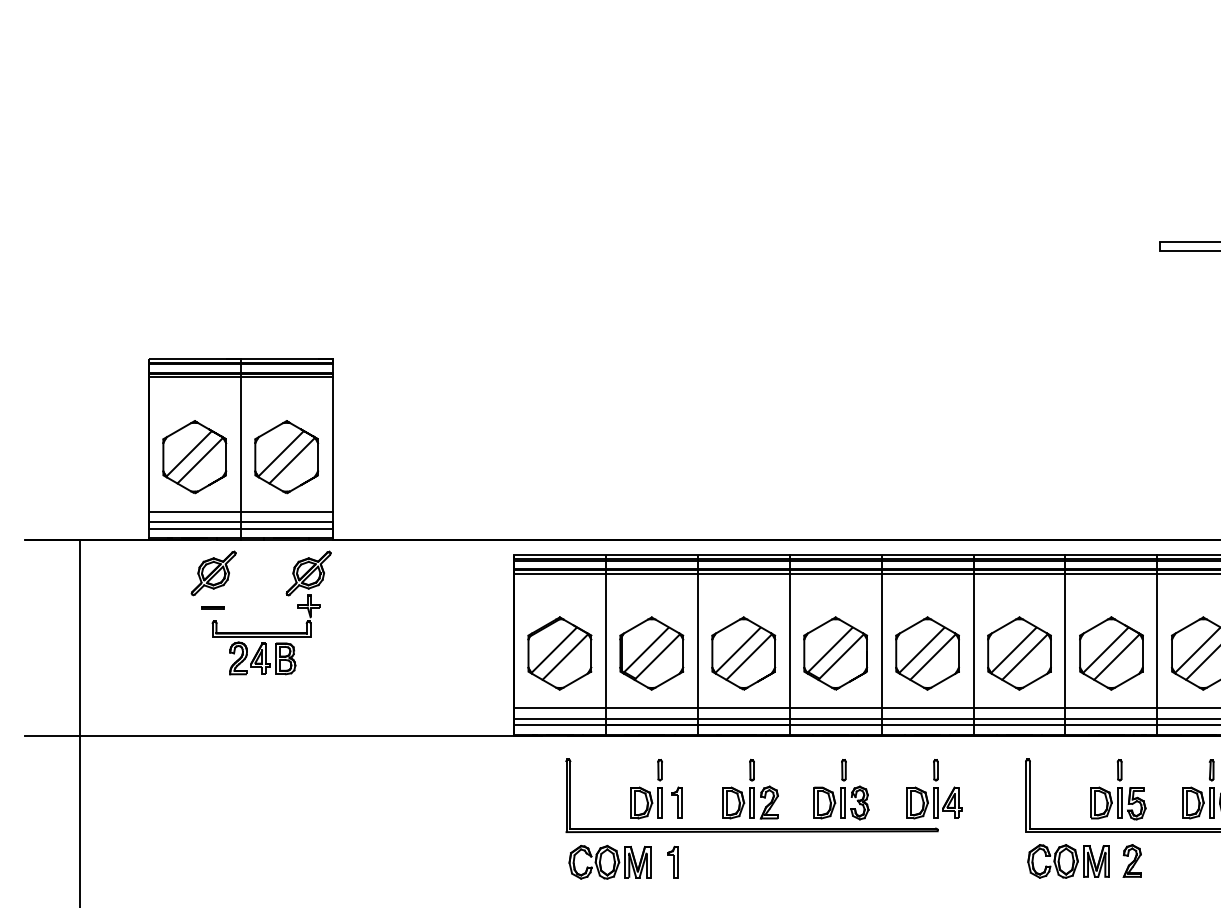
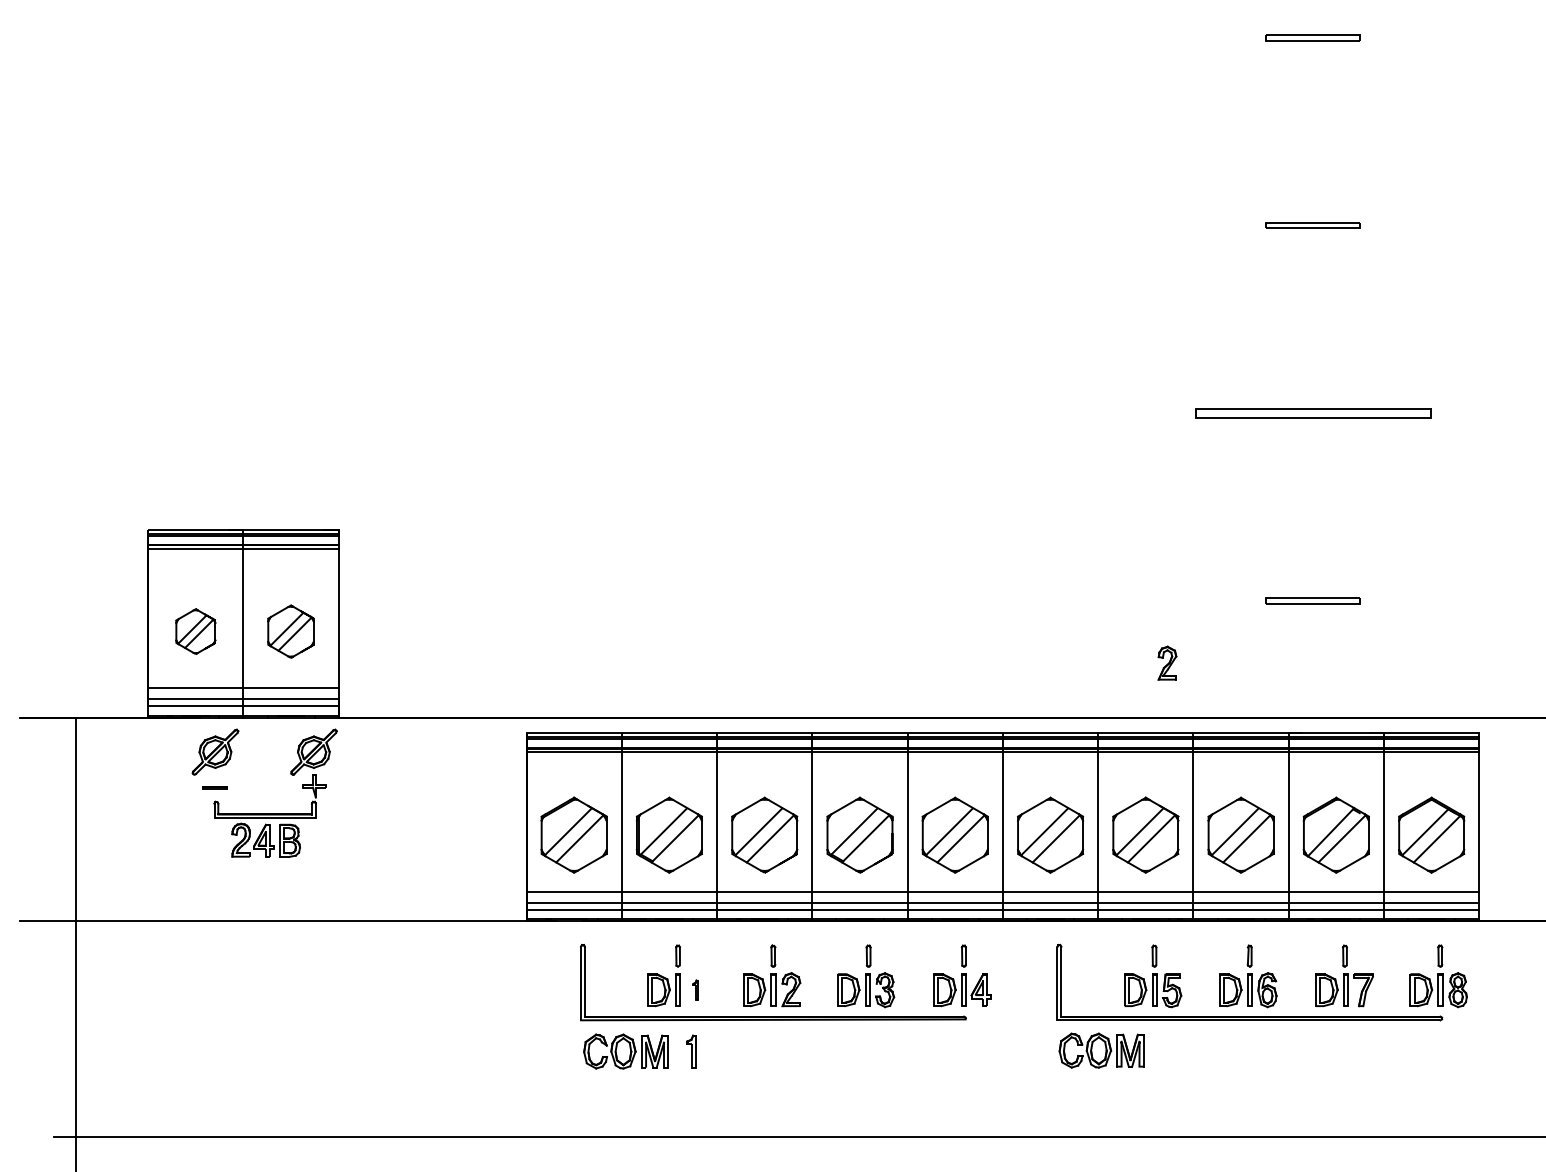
part: (194, 456) -> (195, 631), size x0.6
part: (286, 456) -> (290, 631), size x0.7
part: (676, 802) -> (695, 989), size x0.6
part: (1132, 860) -> (1167, 662), moved

